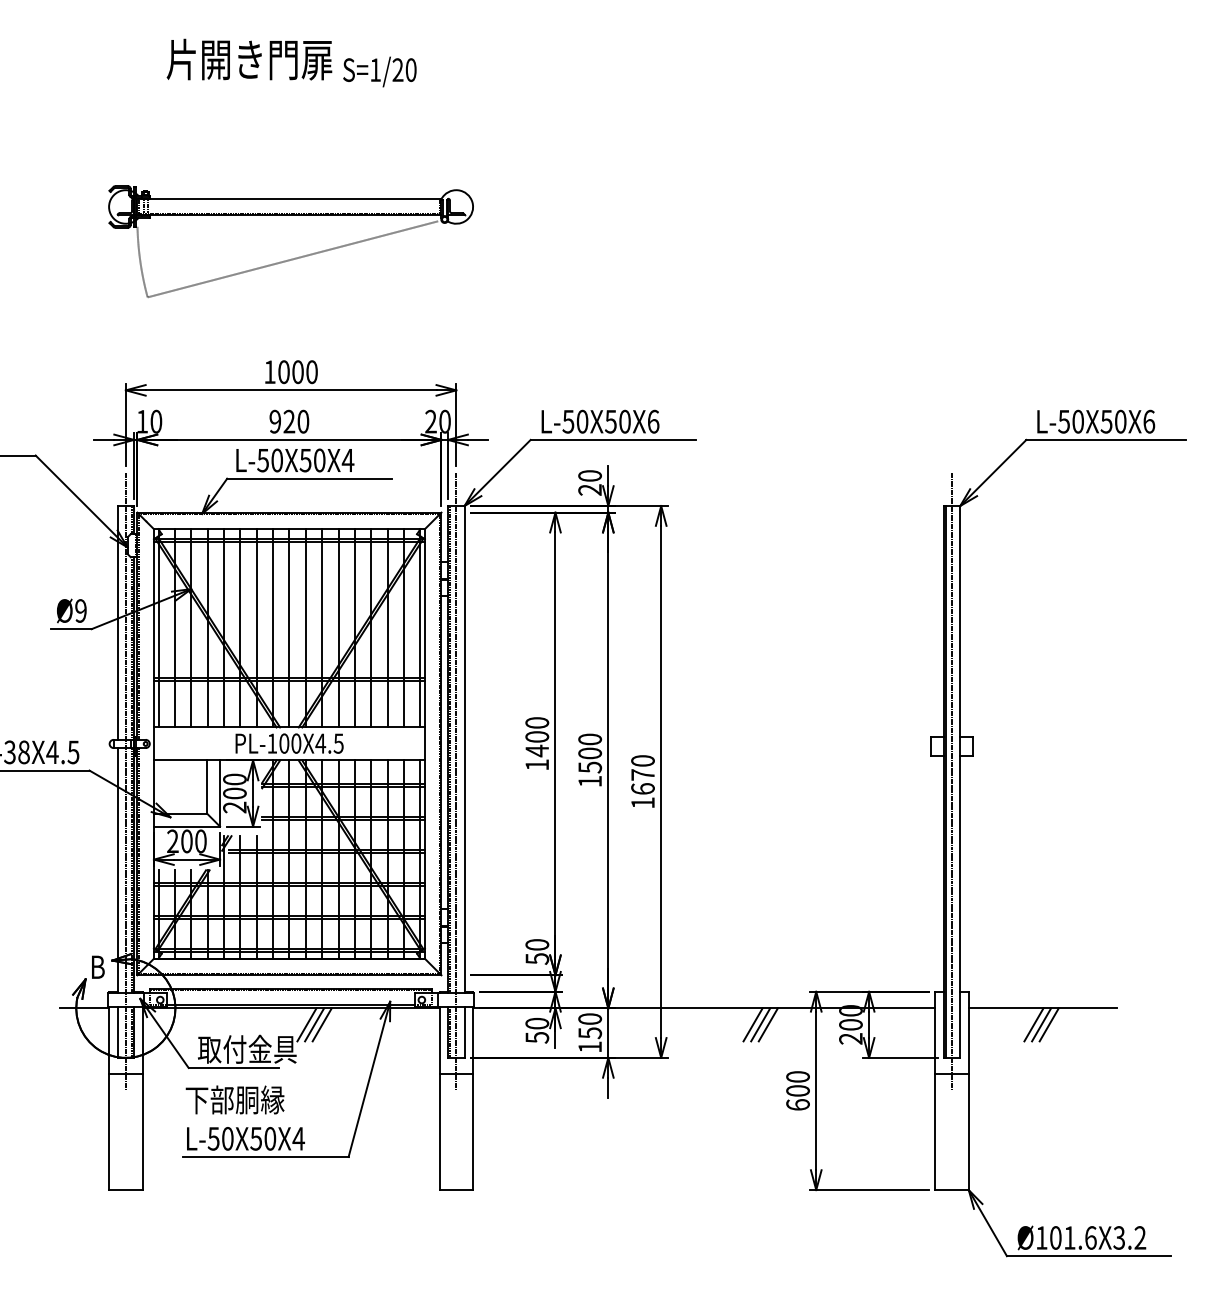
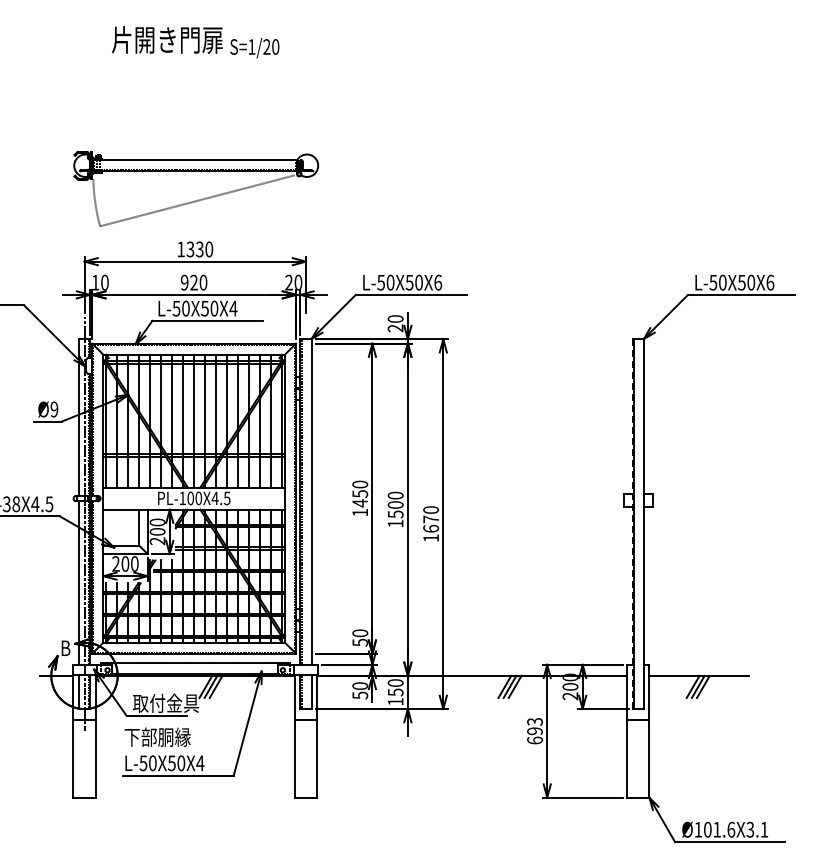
part: (292, 257) -> (197, 199), moved
text: (289, 372) -> (194, 249), 1000 -> 1330
text: (537, 736) -> (360, 493), 1400 -> 1450
line: (455, 782) -> (305, 524), removed
line: (943, 782) -> (632, 524), solid -> dashed
line: (952, 782) -> (638, 524), removed
text: (797, 1083) -> (534, 726), 600 -> 693
text: (1140, 1237) -> (764, 829), Ø101.6X3.2 -> Ø101.6X3.1

